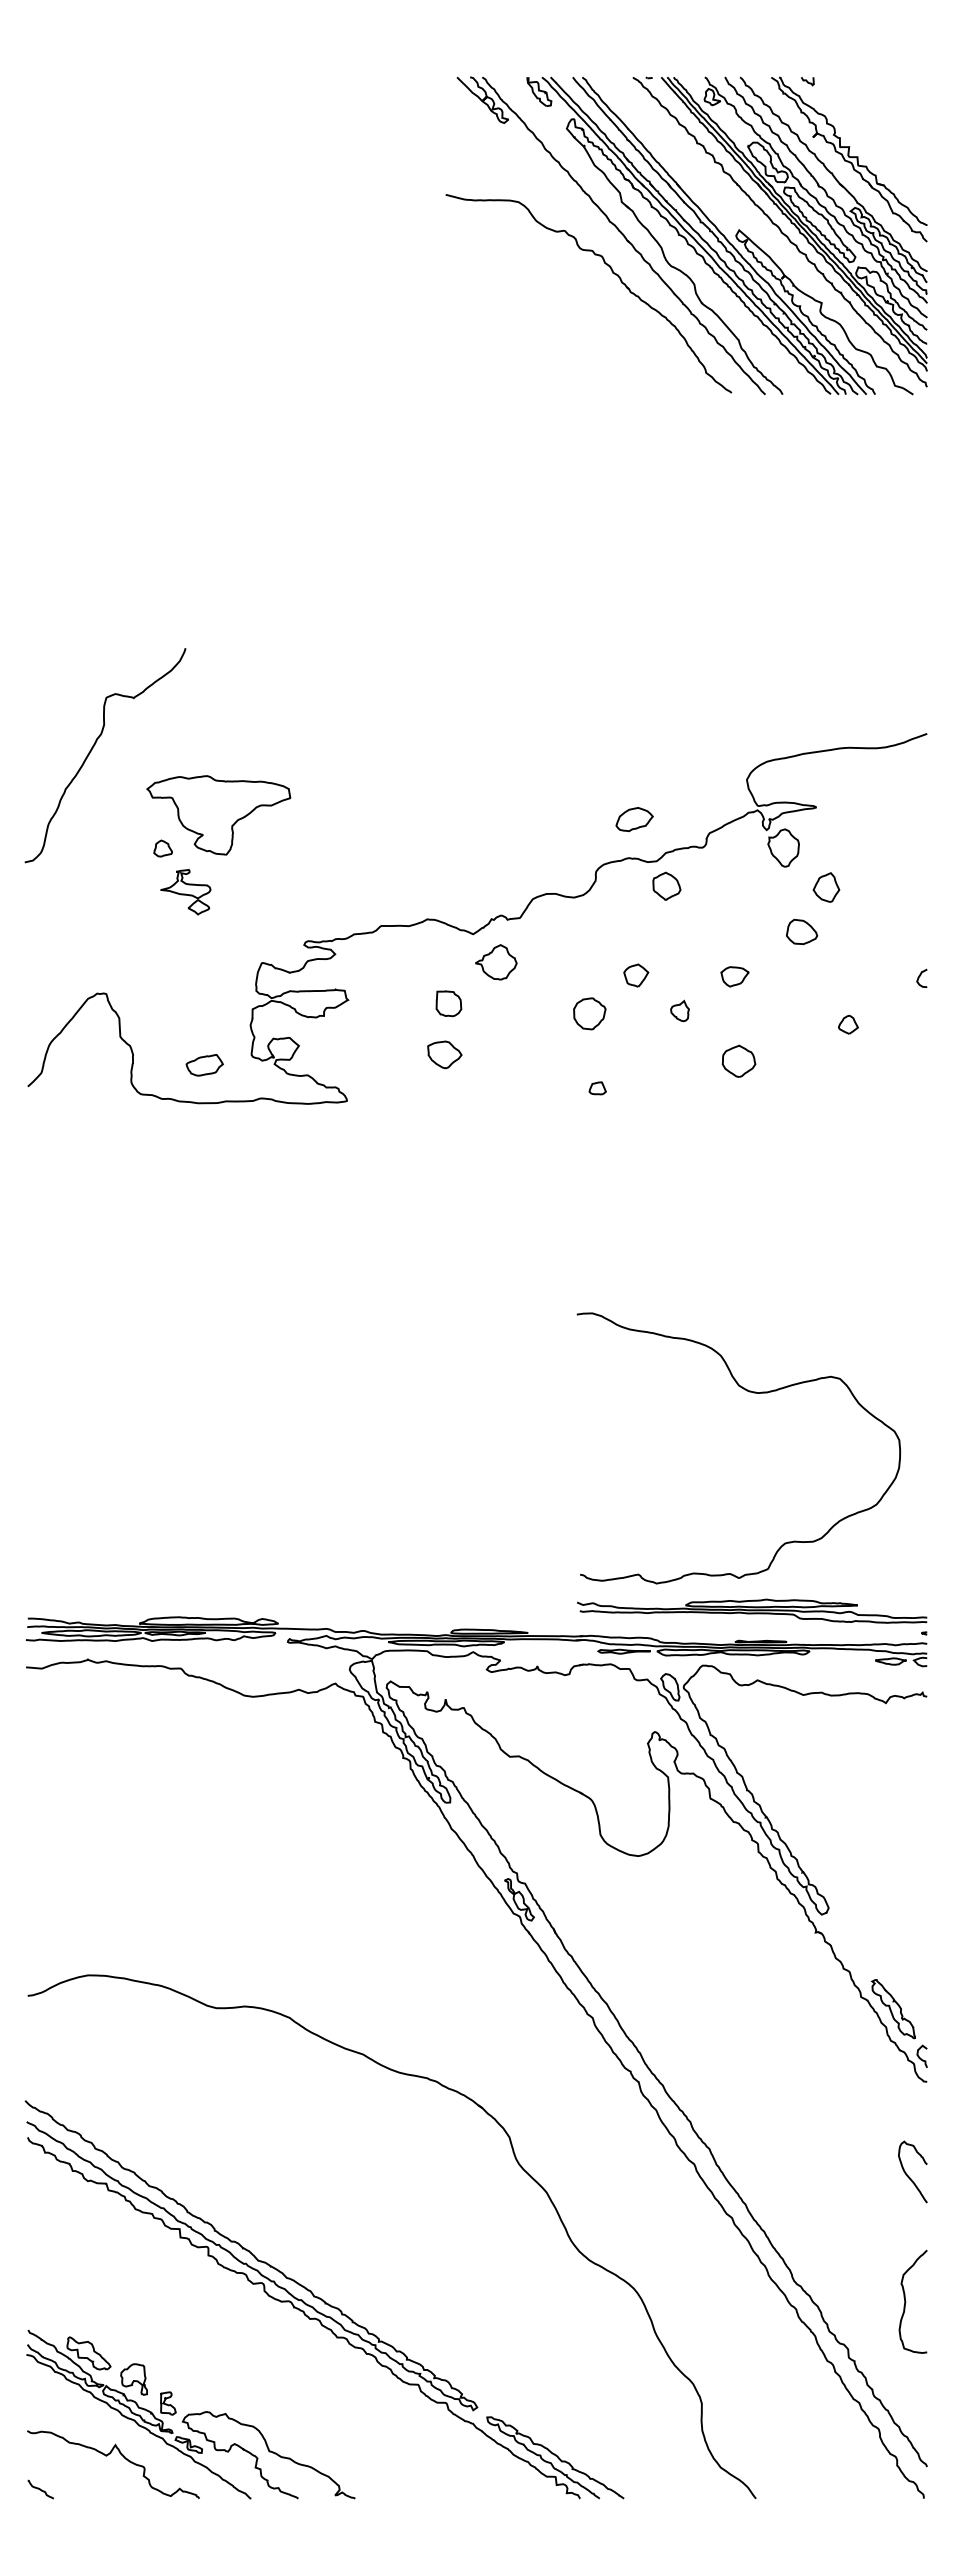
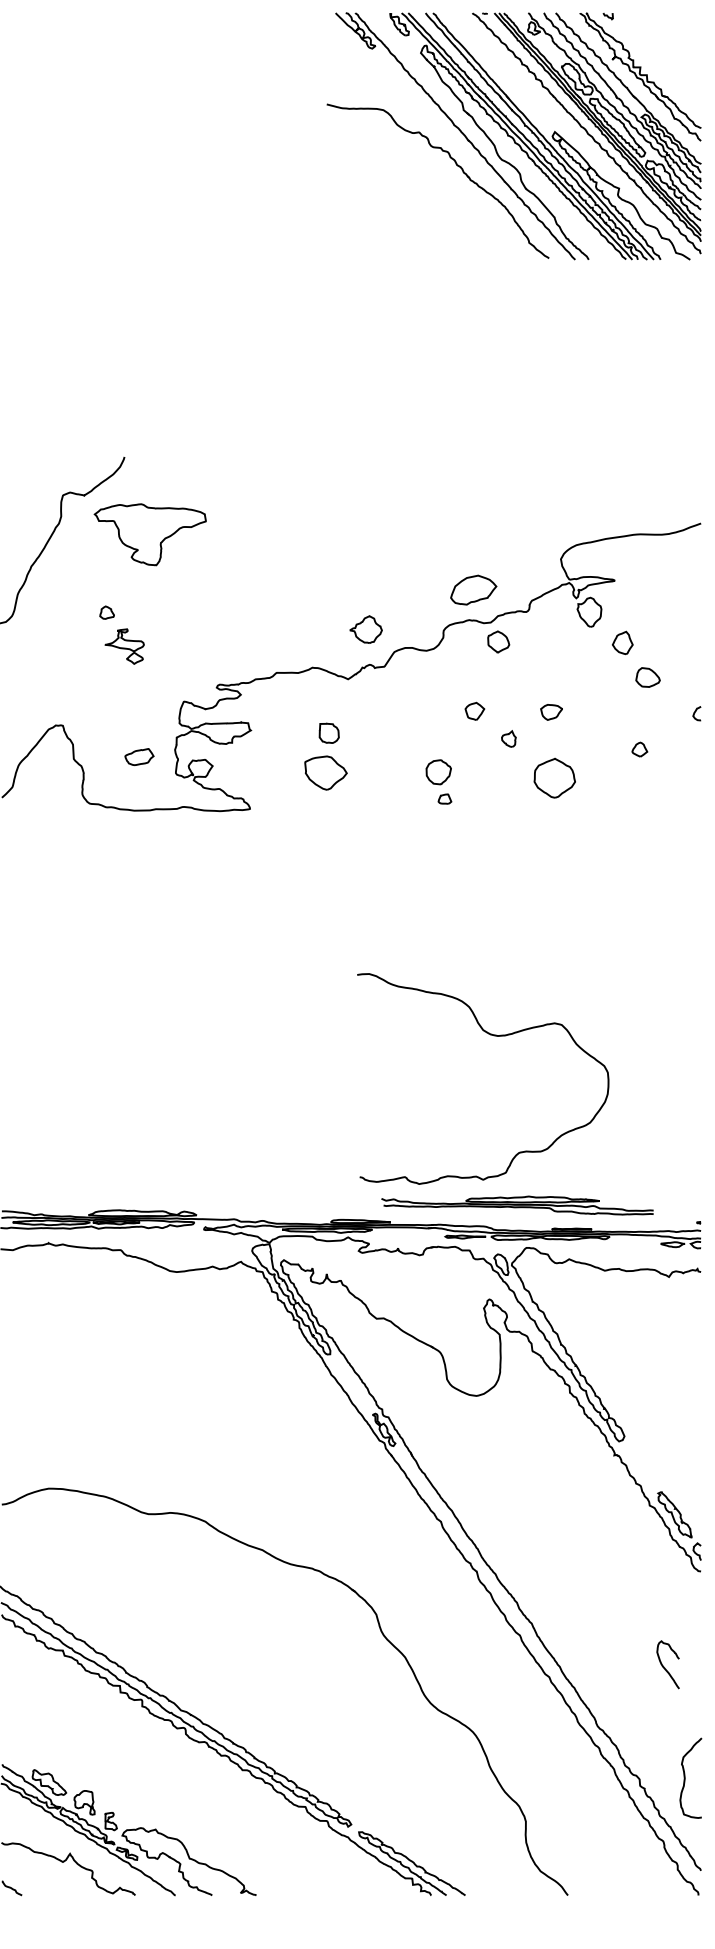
part: (218, 815) -> (150, 534), moved
part: (634, 819) -> (473, 590), size x1.6
part: (802, 931) -> (648, 677), moved
part: (496, 962) -> (366, 629), moved
part: (589, 1013) -> (438, 772), moved
part: (444, 1054) -> (325, 772), size x1.6
part: (738, 1060) -> (554, 777), size x1.6
part: (204, 1065) -> (139, 757), moved
curve: (753, 1393) -> (494, 1036), moved
part: (752, 1610) -> (517, 1205), moved
curve: (908, 2175) -> (664, 1667), moved
curve: (906, 2301) -> (685, 1777), moved

